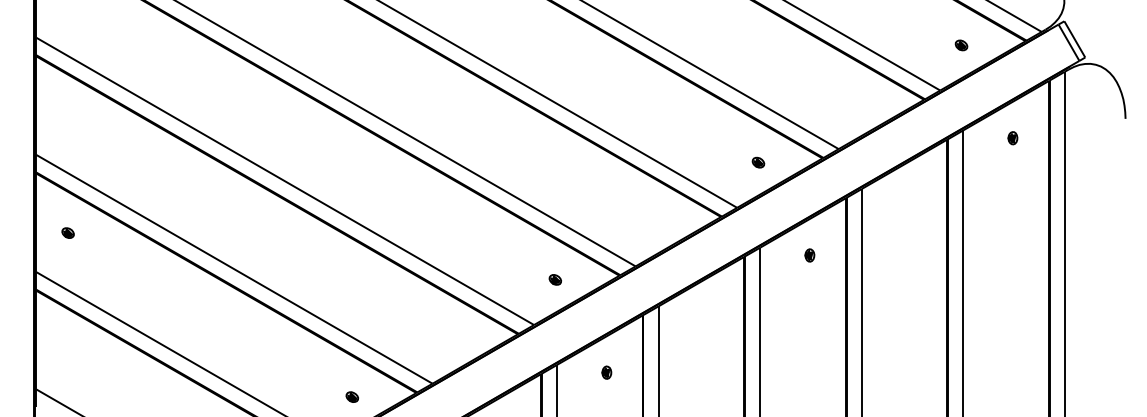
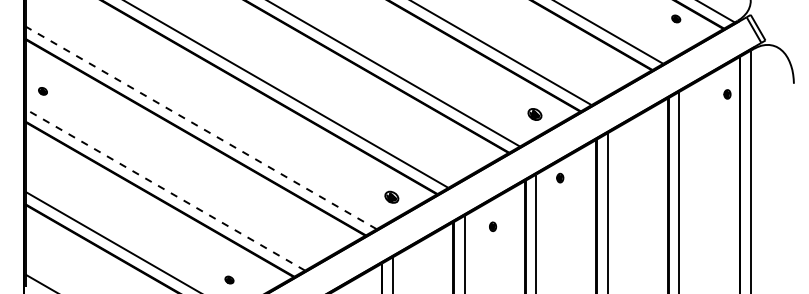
part: (961, 44) -> (676, 18), moved
part: (1012, 138) -> (727, 94), moved
part: (757, 162) -> (534, 114), size x1.6
line: (285, 180) -> (201, 127), solid -> dashed
part: (67, 233) -> (42, 91), moved
part: (810, 254) -> (560, 177), moved
line: (233, 268) -> (164, 189), solid -> dashed
part: (555, 280) -> (391, 197), size x1.6
part: (607, 372) -> (493, 226), moved
part: (352, 396) -> (229, 279), moved

